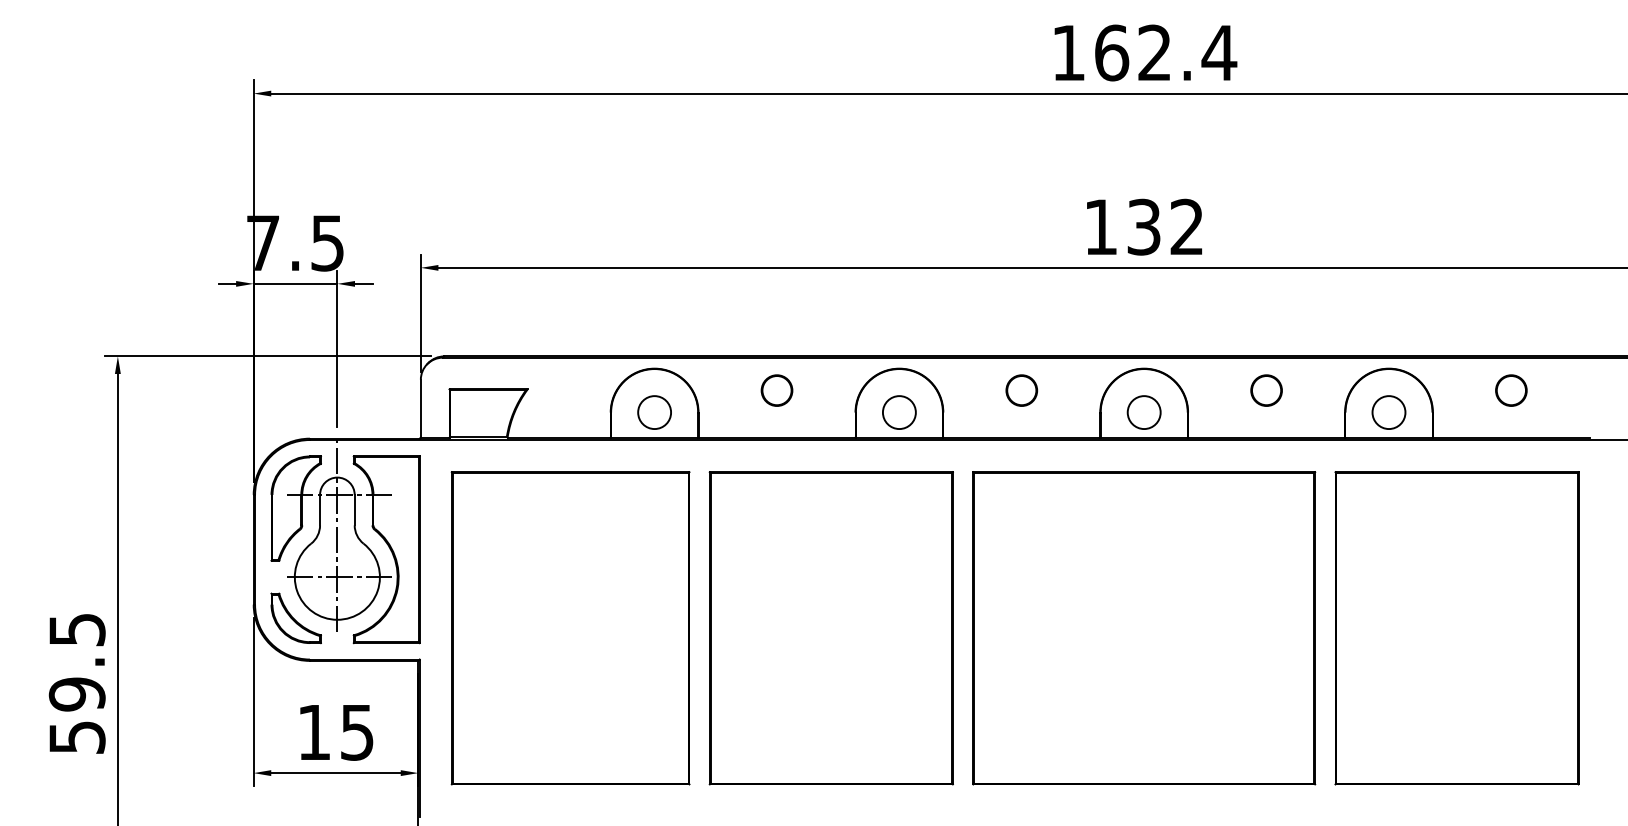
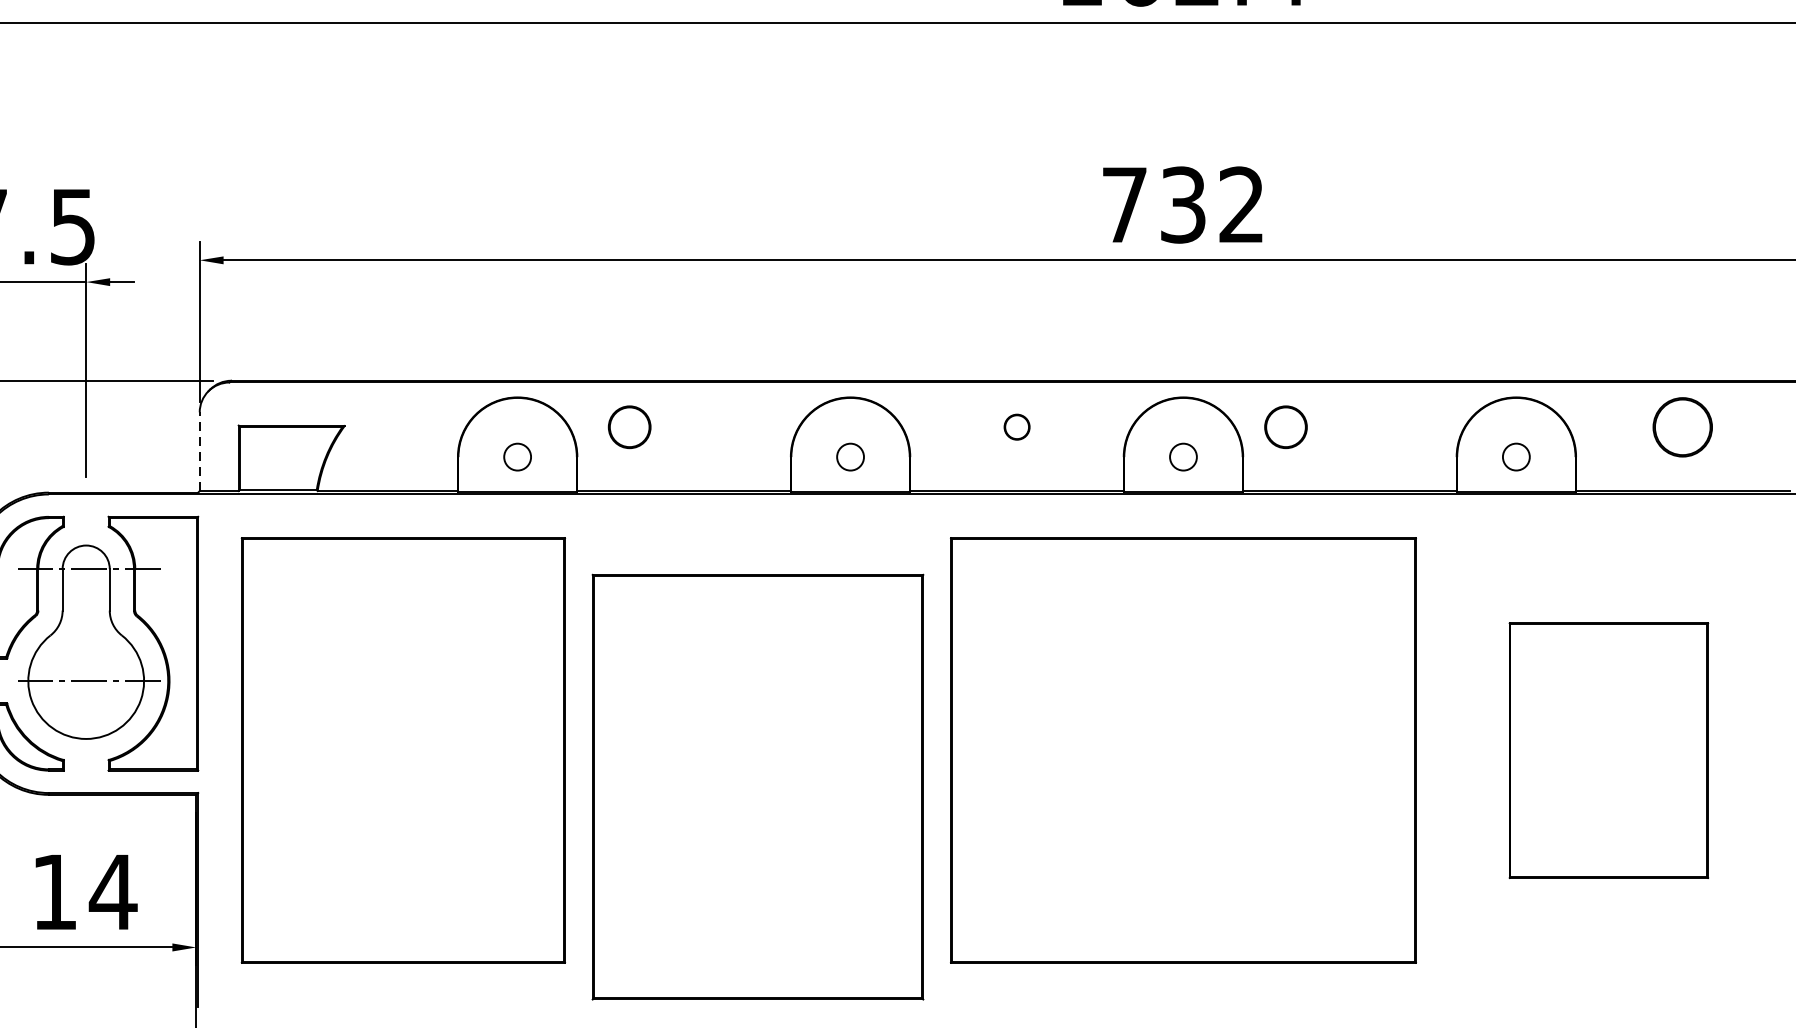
text: (1100, 226) -> (1124, 204), 132 -> 732
part: (776, 390) -> (628, 427), moved
part: (1021, 390) -> (1016, 427), size x0.6
circle: (1266, 390) -> (1285, 427), moved
circle: (1511, 390) -> (1682, 427), size x1.4
line: (420, 408) -> (199, 451), solid -> dashed
circle: (654, 412) -> (517, 457), size x0.6
circle: (898, 412) -> (849, 457), size x0.6
circle: (1143, 412) -> (1182, 457), size x0.6
circle: (1388, 412) -> (1515, 457), size x0.6
line: (337, 536) -> (86, 625), removed
part: (830, 628) -> (756, 787), moved
part: (1456, 628) -> (1608, 750), size x0.6
text: (357, 732) -> (113, 892), 15 -> 14

